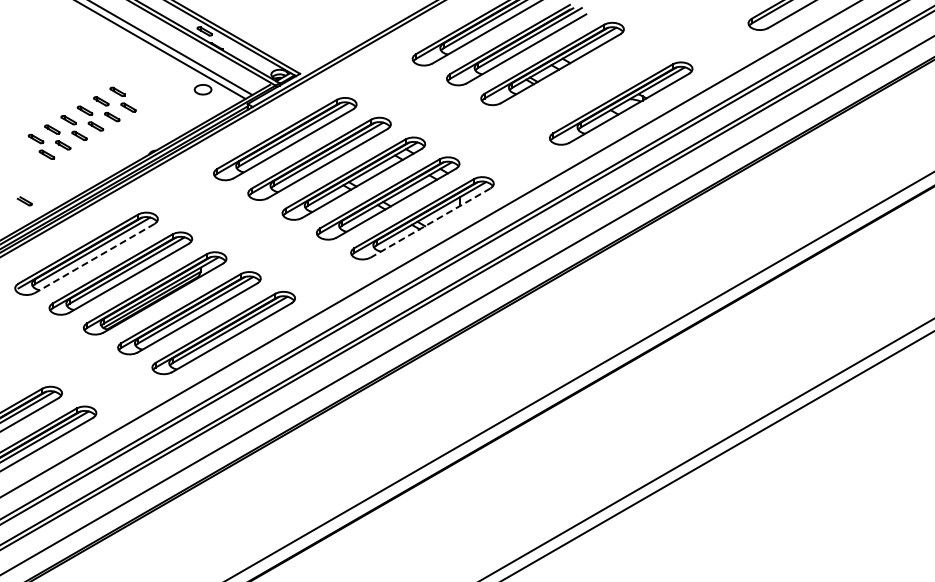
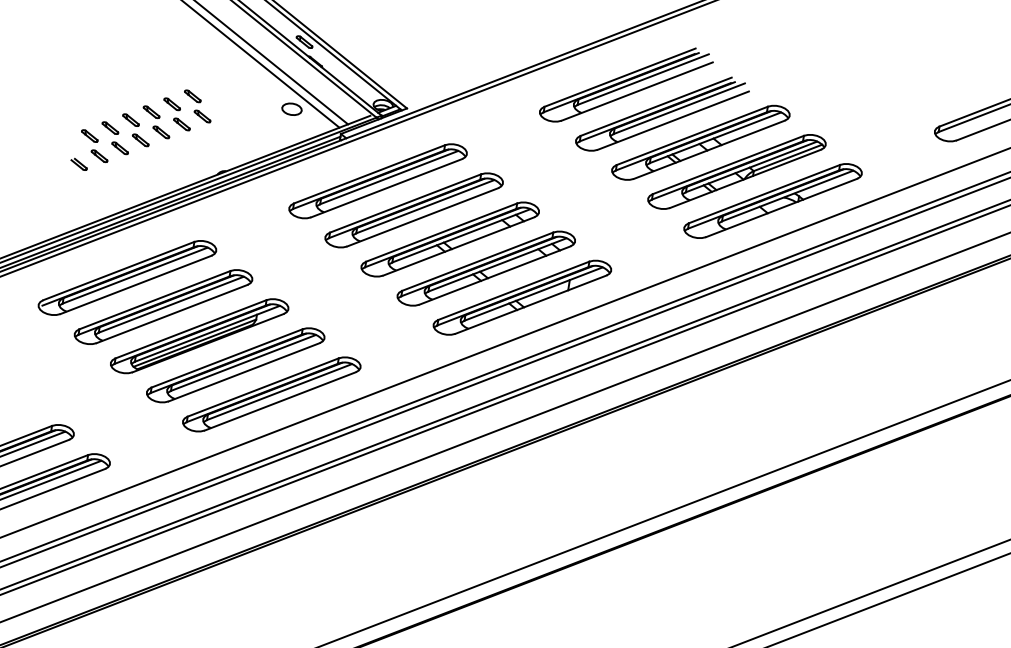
part: (586, 83) -> (736, 171), added
part: (24, 201) -> (78, 164), moved
line: (430, 223) -> (530, 305), dashed -> solid
line: (94, 258) -> (135, 284), dashed -> solid

